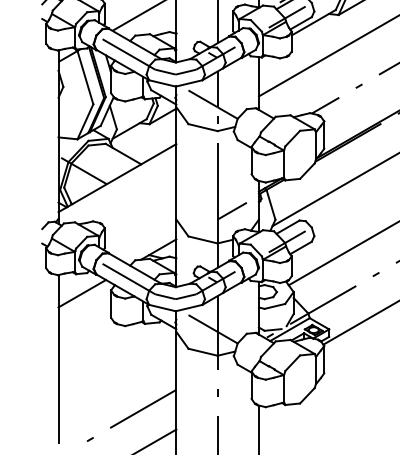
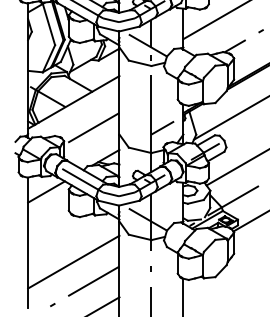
line: (140, 212) -> (91, 129), added
line: (117, 384) -> (73, 262), added

